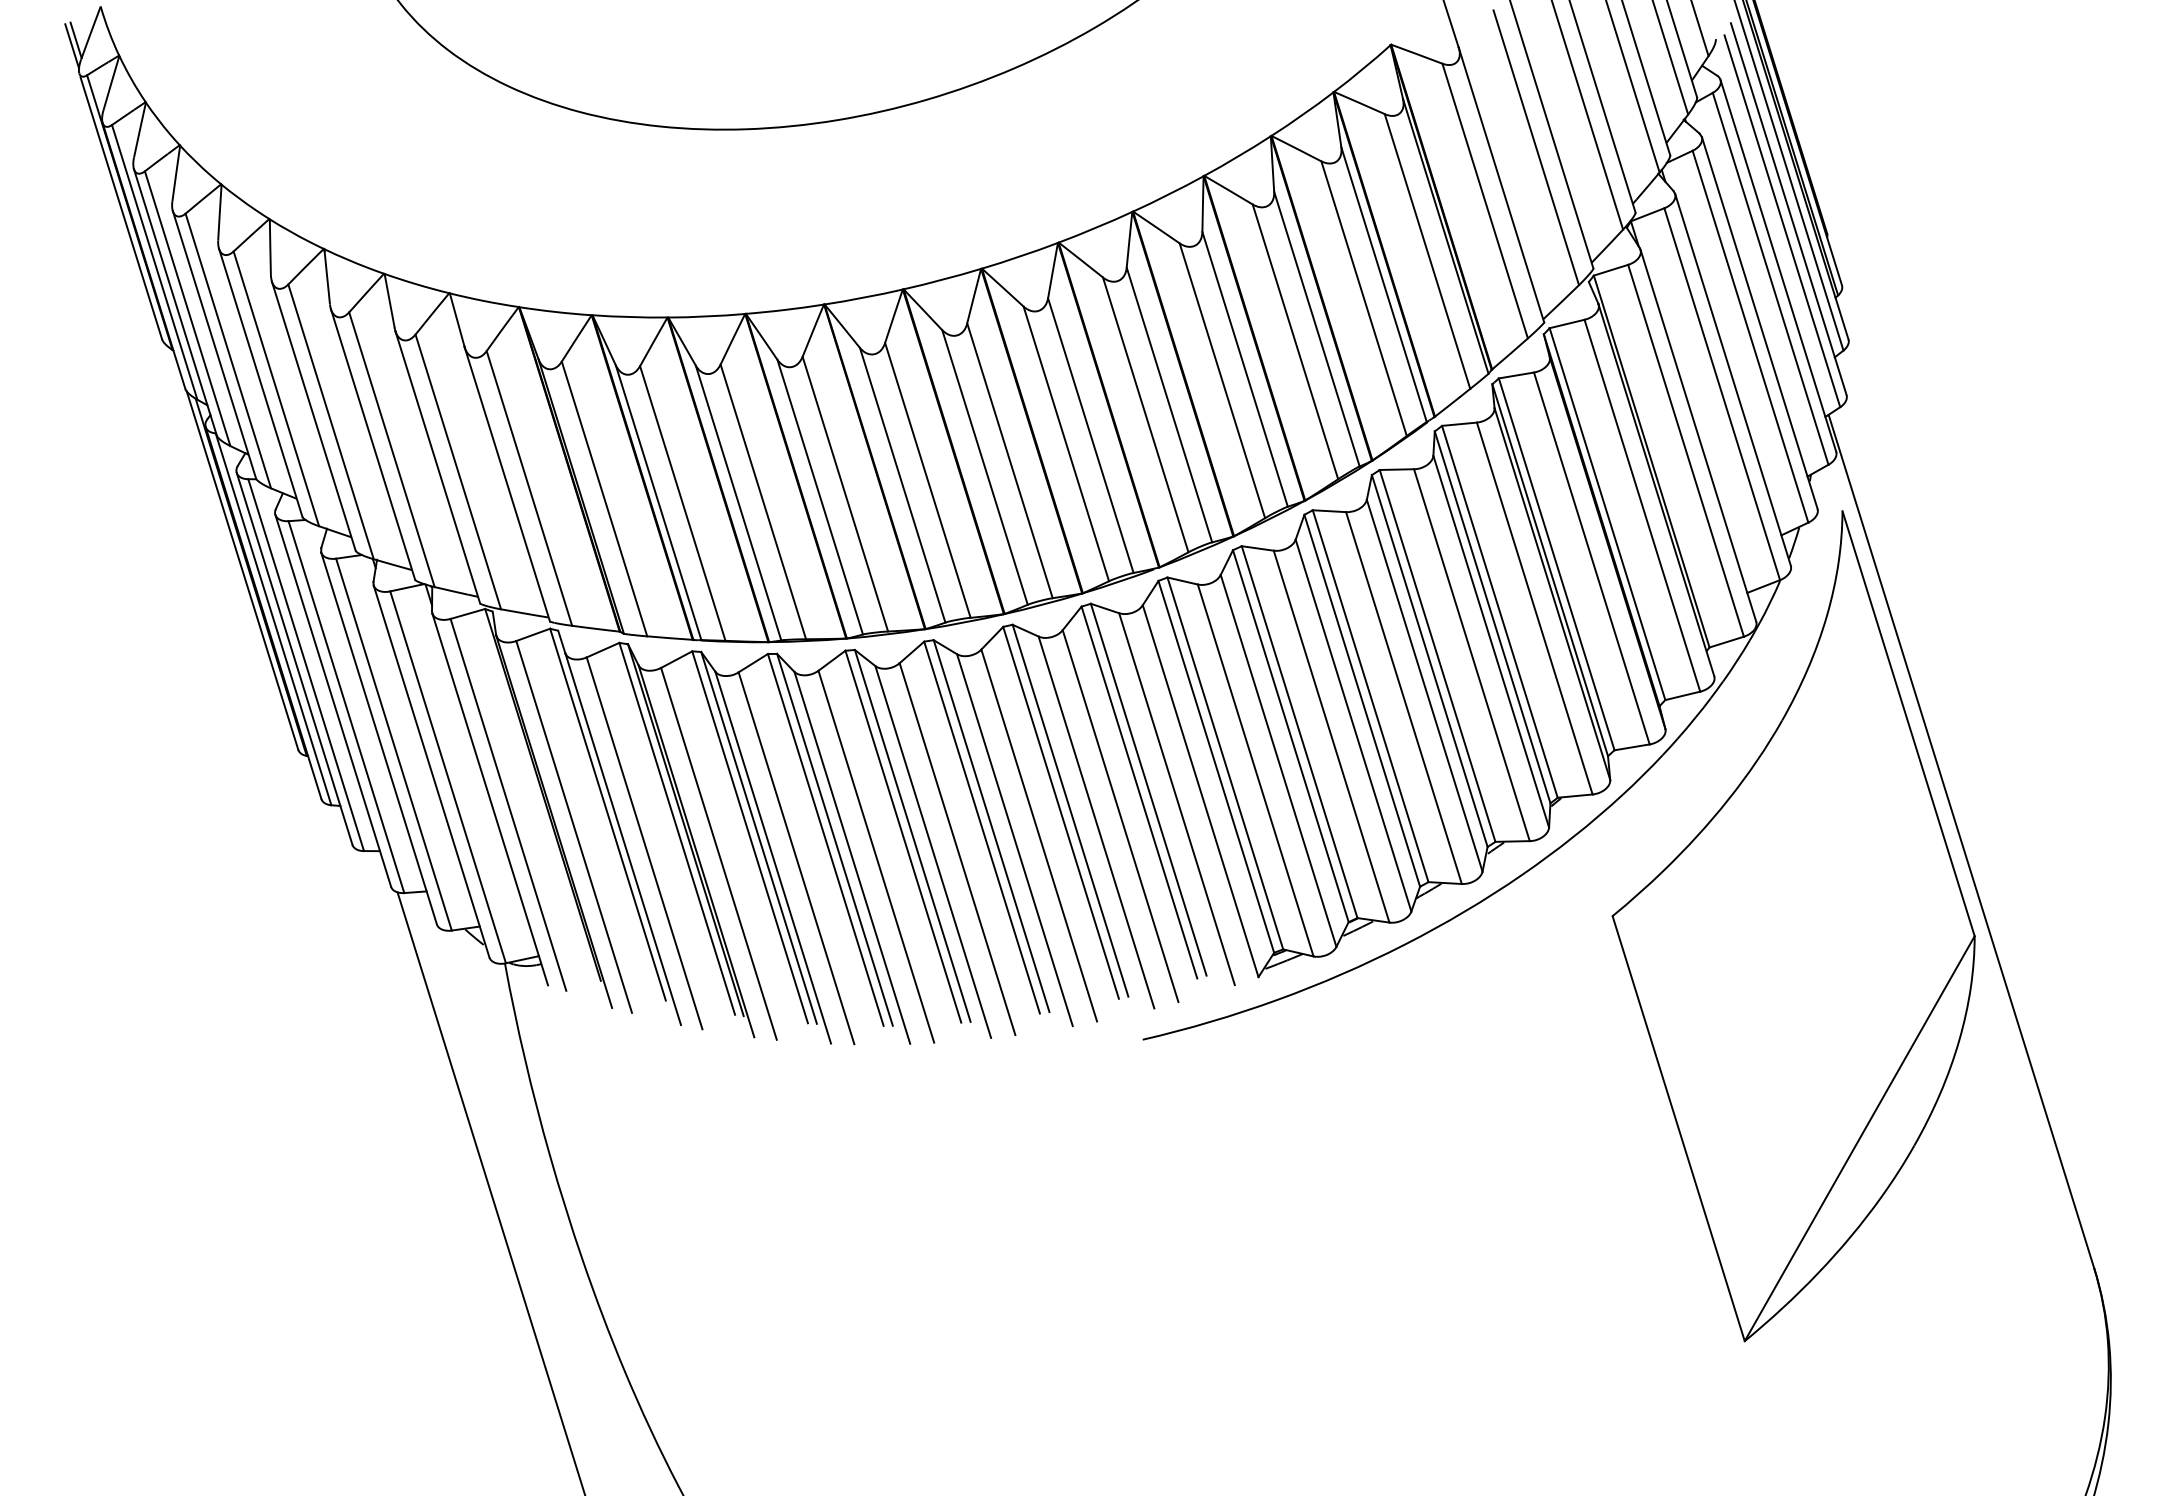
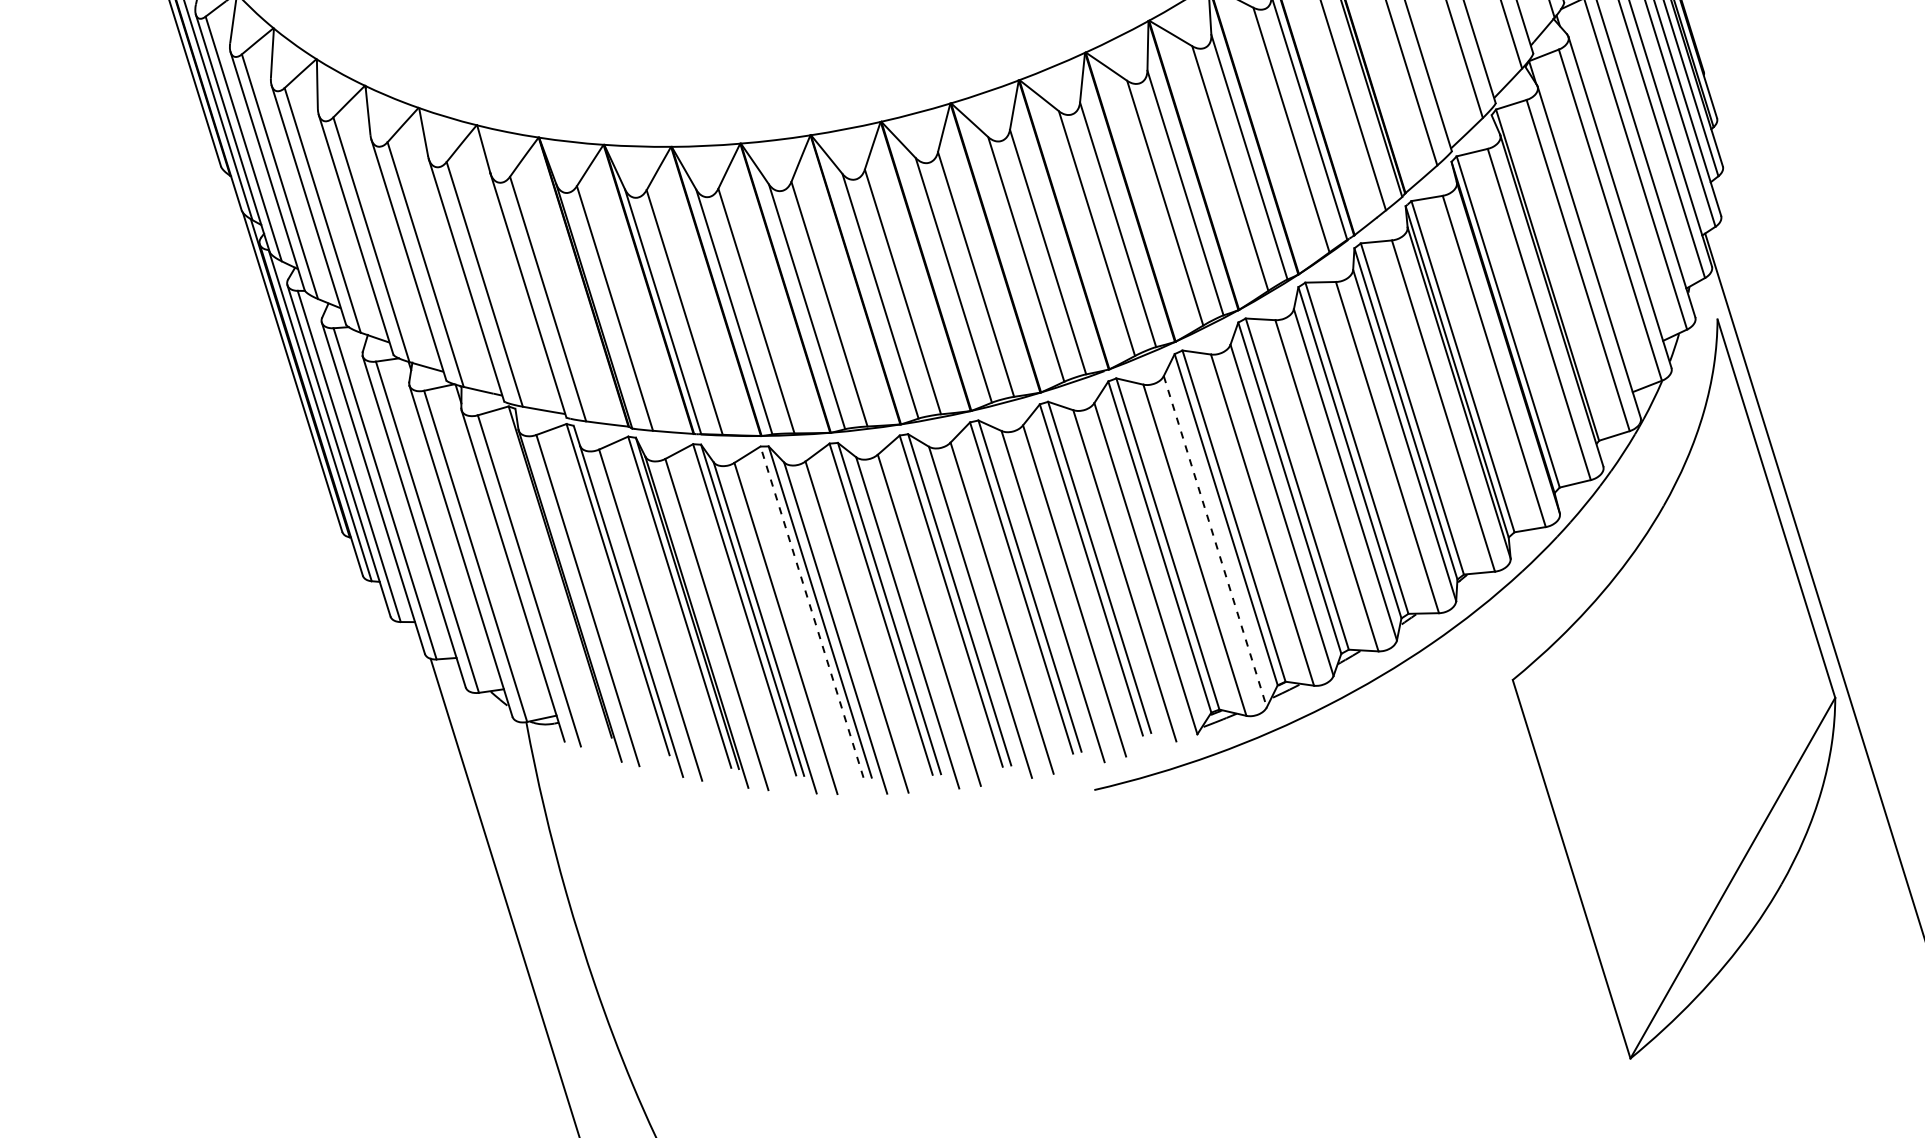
line: (1278, 760) -> (1215, 541), solid -> dashed
line: (825, 839) -> (811, 611), solid -> dashed

